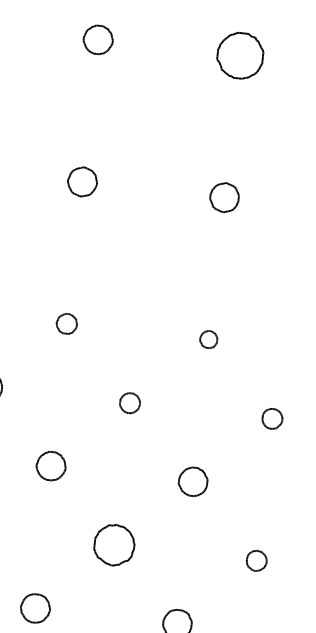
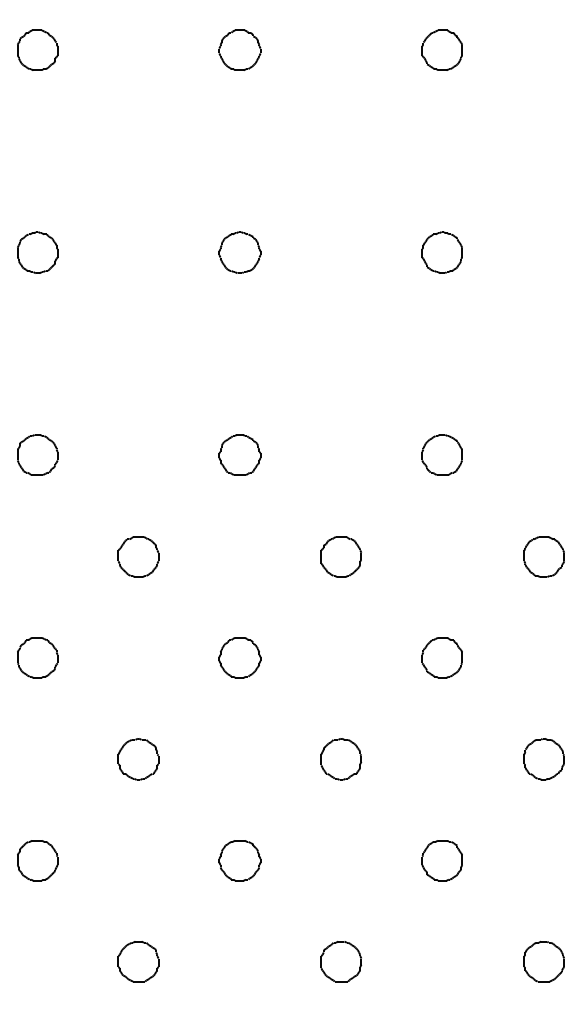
part: (239, 54) -> (441, 49), size x0.62
part: (66, 323) -> (239, 454), size x1.43
part: (208, 339) -> (441, 454), size x1.67
part: (129, 402) -> (340, 556), size x1.43
part: (272, 418) -> (543, 556), size x1.43
part: (114, 545) -> (341, 759), size x0.71
part: (256, 560) -> (543, 759), size x1.43

